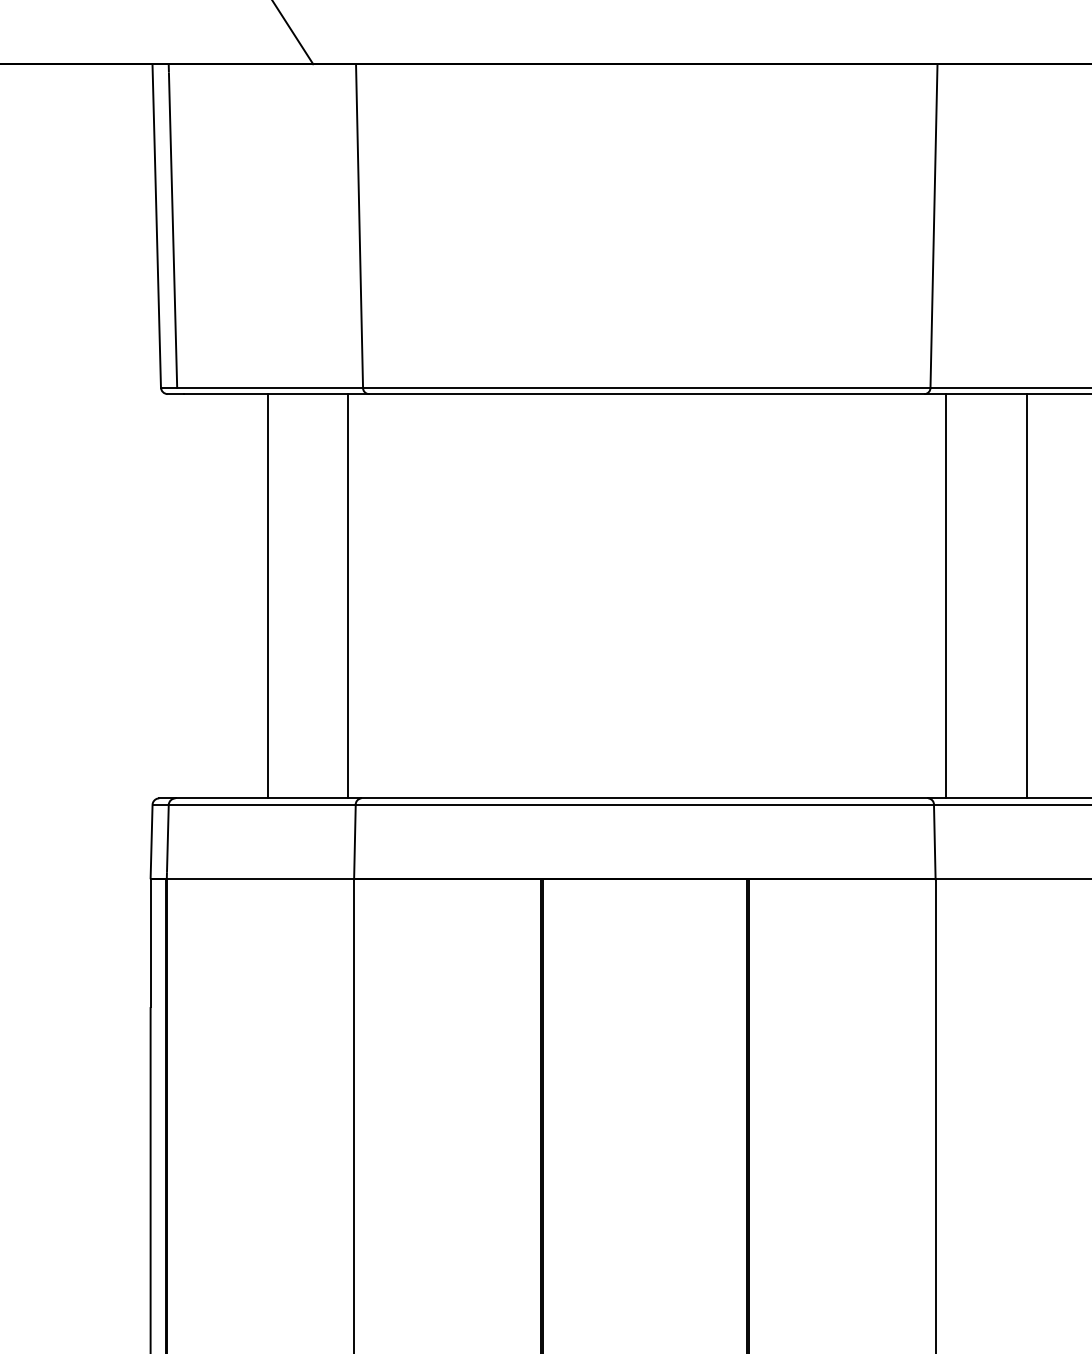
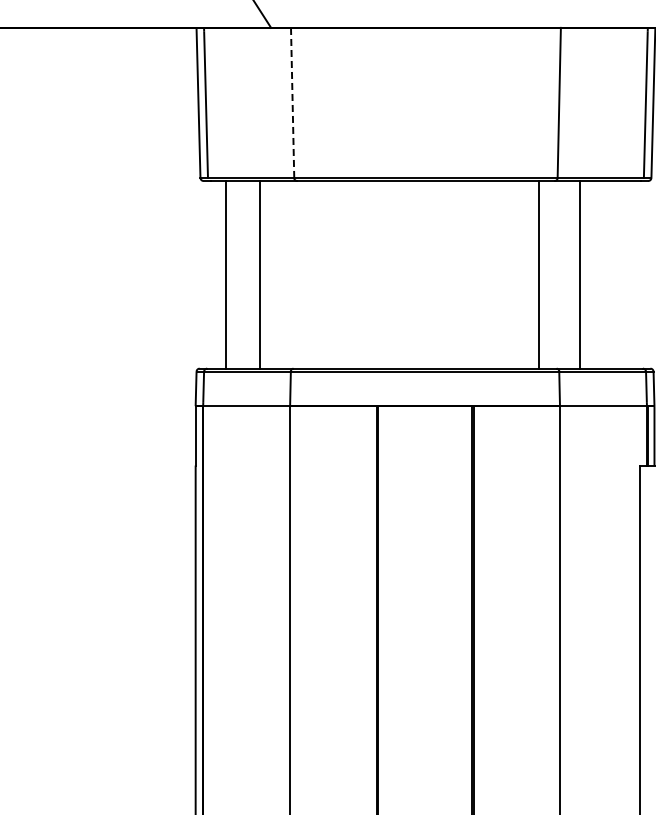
line: (359, 224) -> (292, 102), solid -> dashed
line: (266, 595) -> (225, 274), moved
line: (348, 595) -> (260, 274), moved
line: (945, 595) -> (538, 274), moved
line: (1027, 595) -> (580, 274), moved

